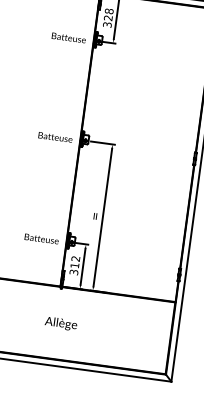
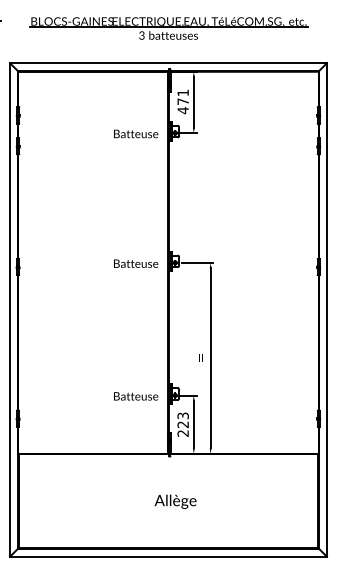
text: (107, 17) -> (182, 101), 328 -> 471
text: (74, 265) -> (182, 424), 312 -> 223

